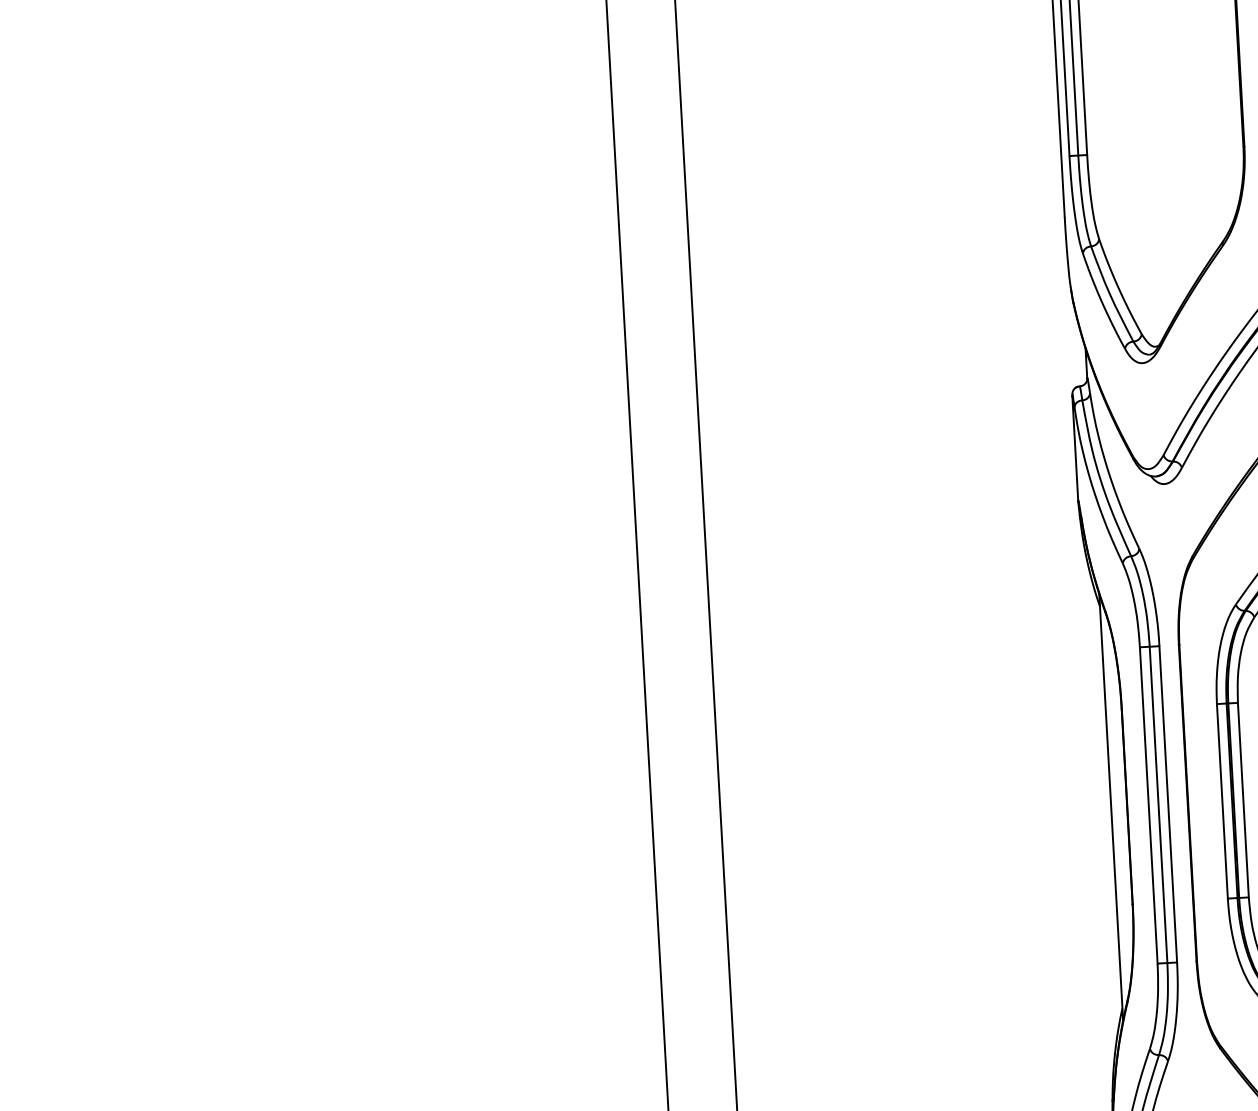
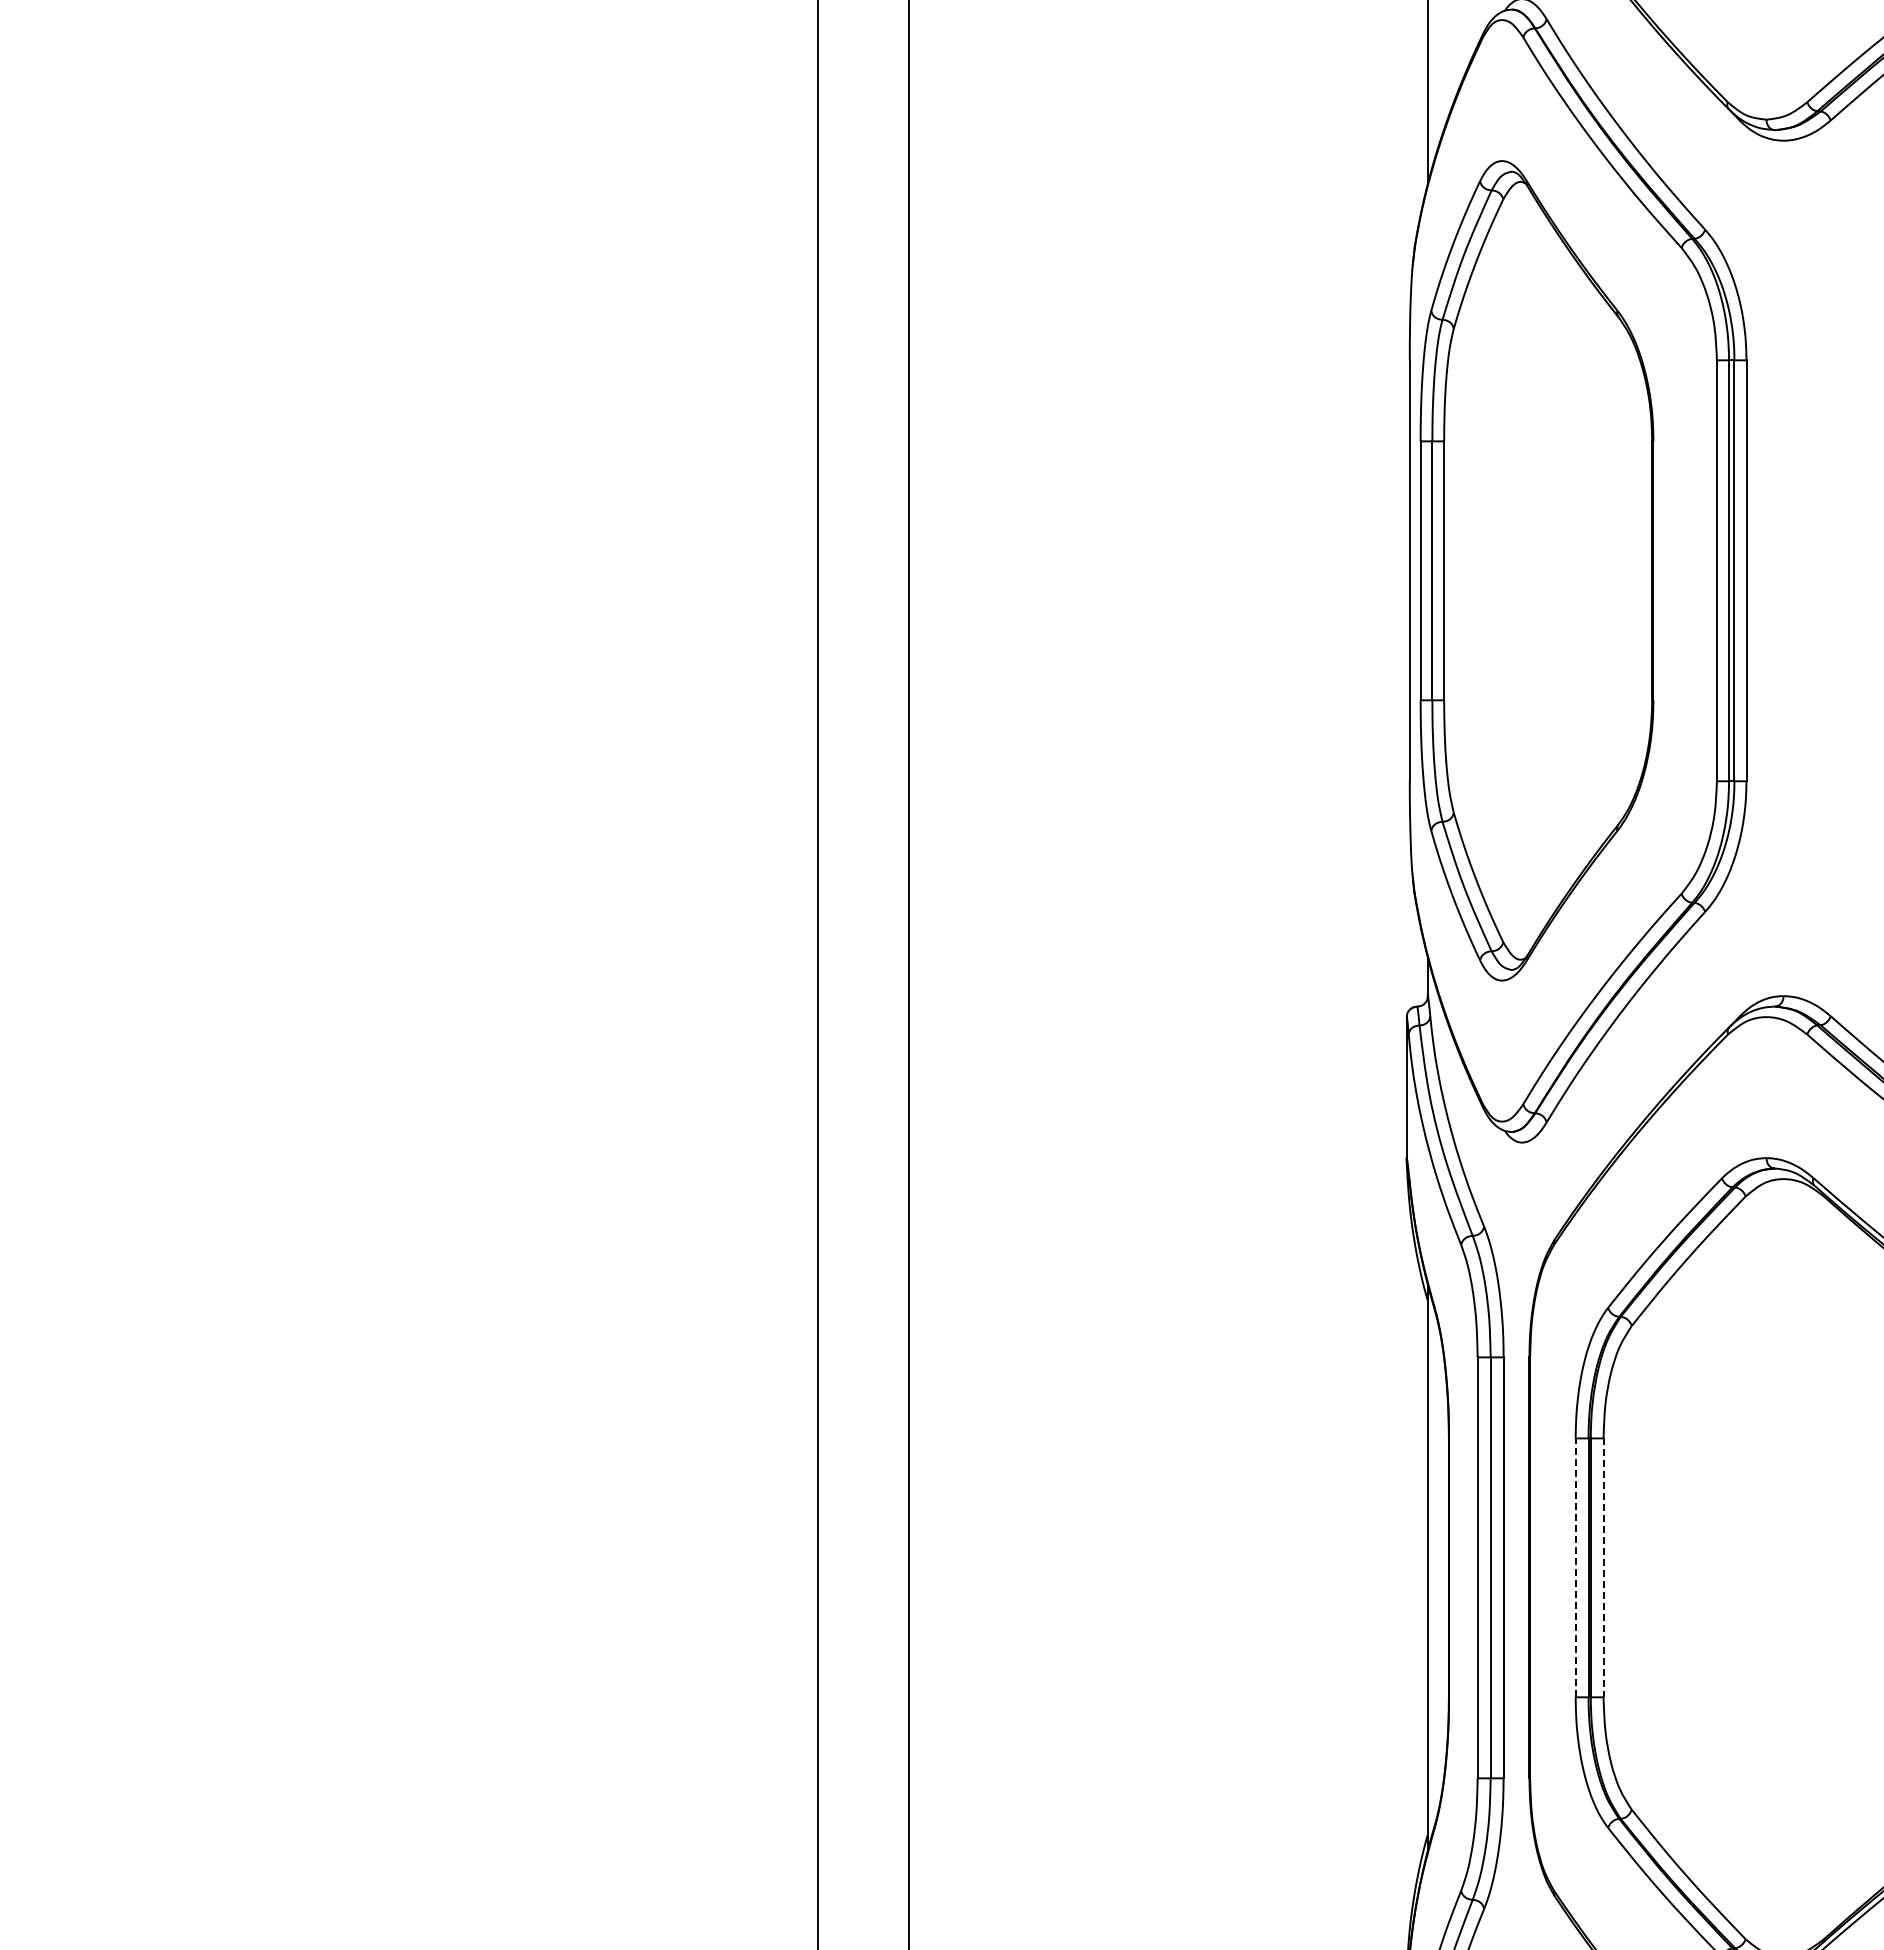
line: (1243, 800) -> (1603, 1568), solid -> dashed
line: (1222, 801) -> (1575, 1567), solid -> dashed

